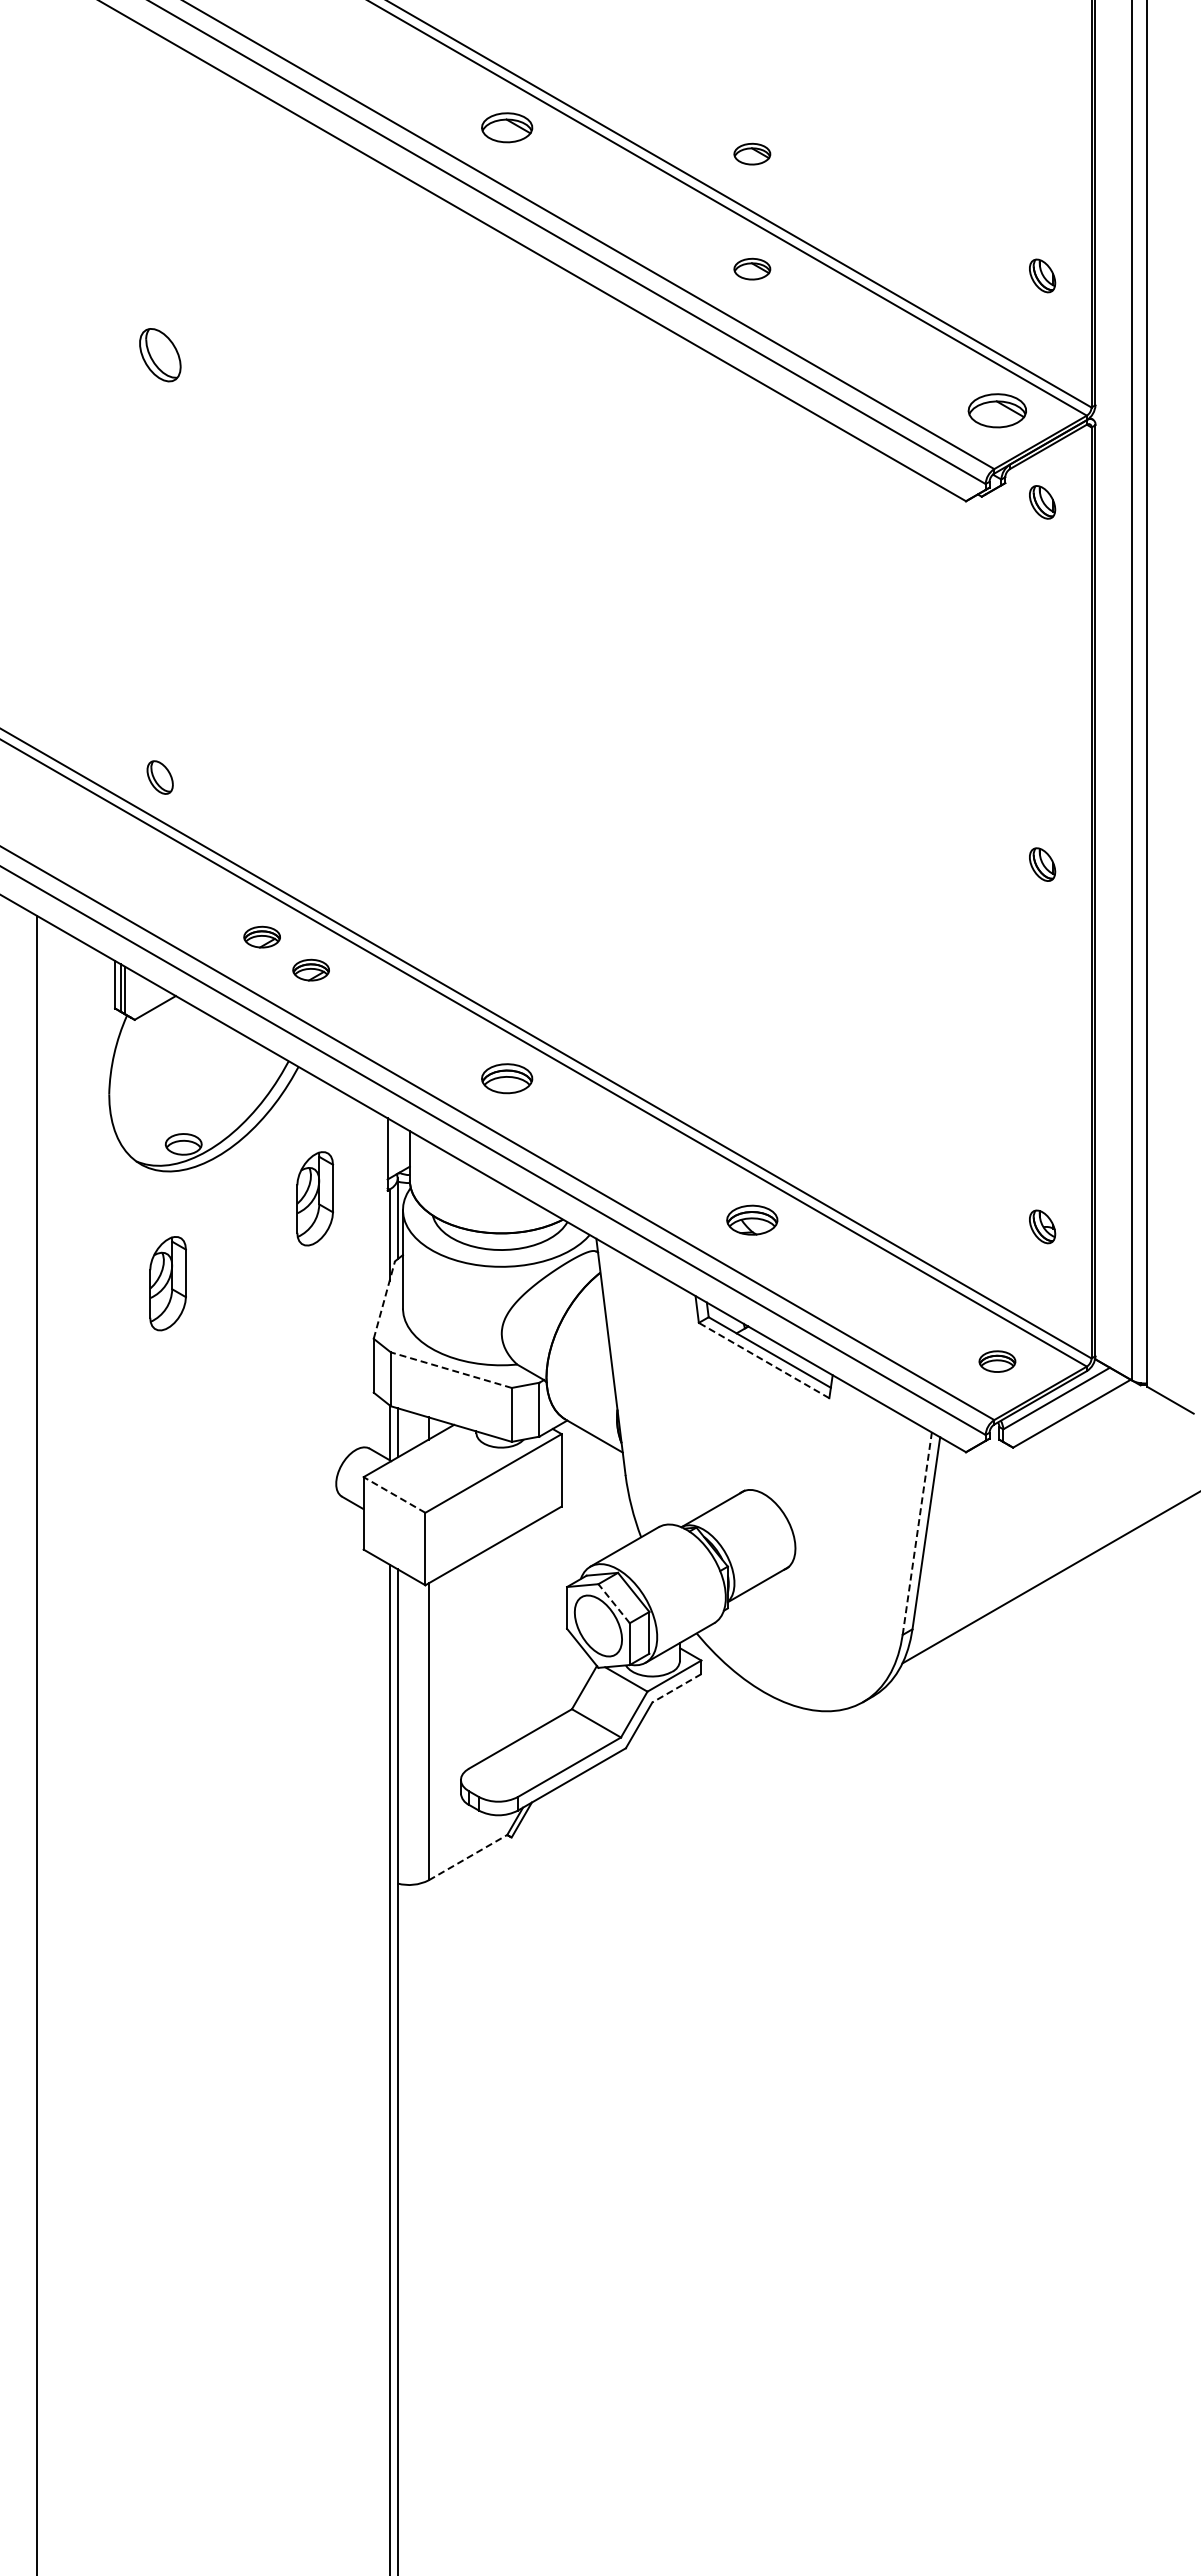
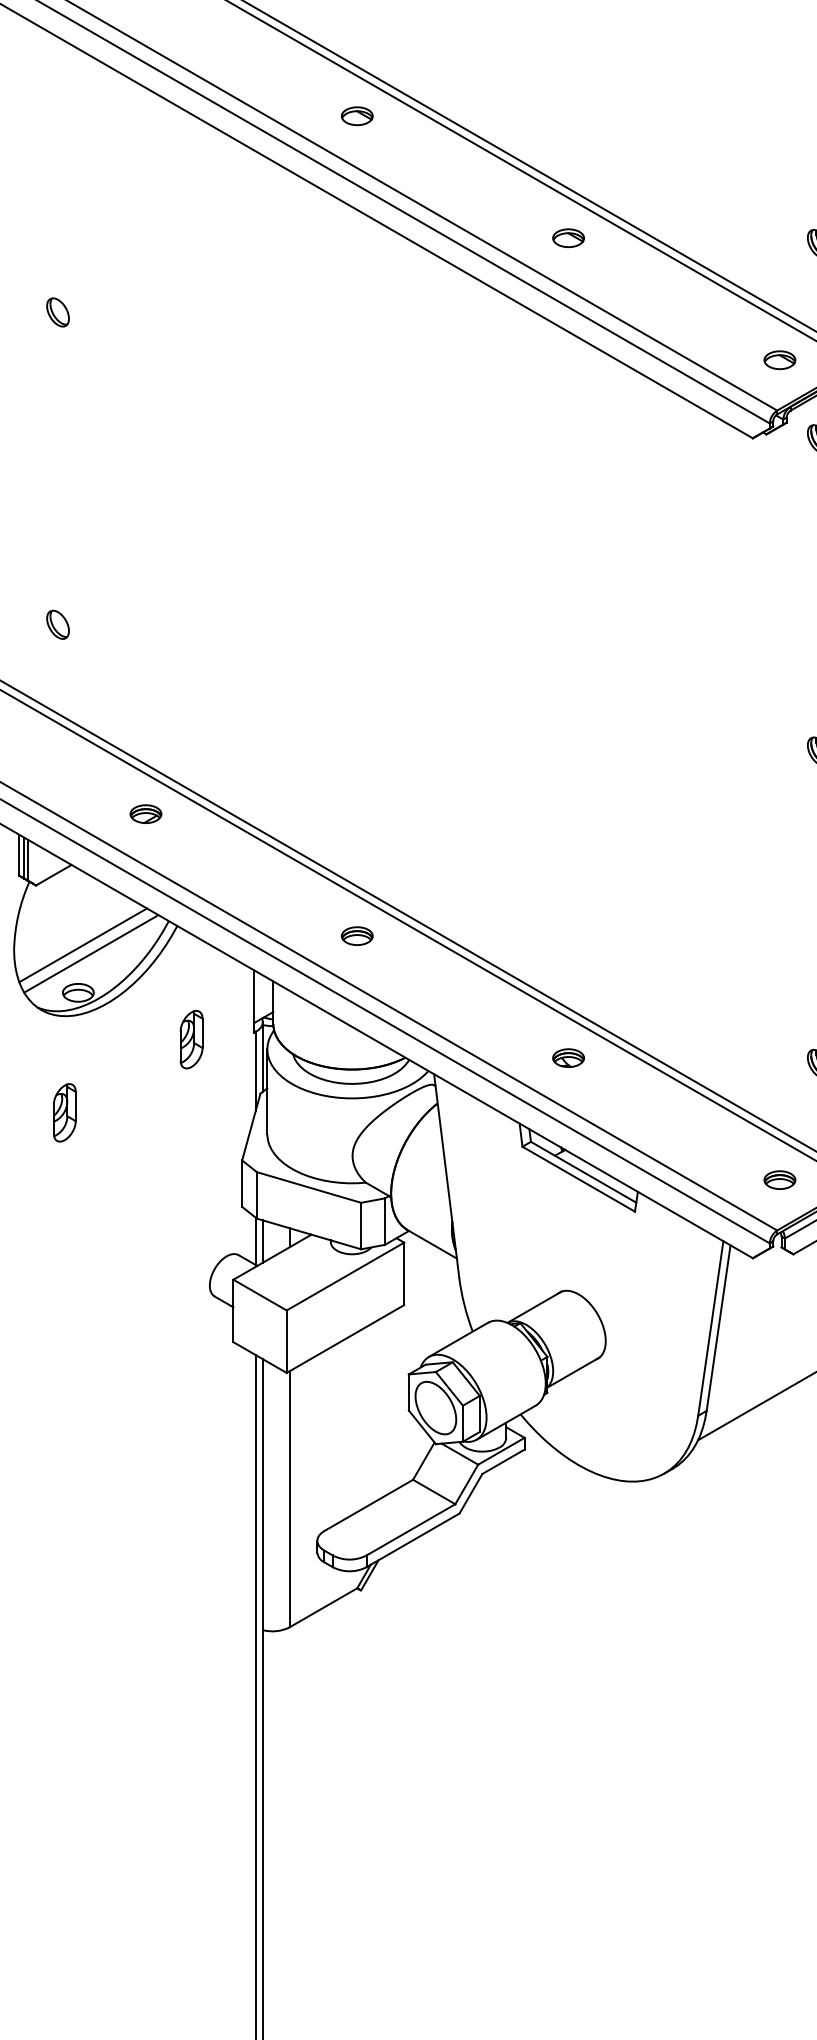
part: (507, 127) -> (357, 116), size x0.71
part: (752, 153) -> (568, 138), removed
part: (159, 355) -> (57, 312), size x0.62
part: (997, 410) -> (779, 360), size x0.62
part: (159, 777) -> (57, 624), moved
part: (310, 969) -> (187, 842), removed
part: (507, 1078) -> (357, 936), size x0.71
line: (189, 1089) -> (83, 945), added
line: (198, 1099) -> (91, 954), added
part: (314, 1198) -> (191, 1039), size x0.71
part: (752, 1219) -> (568, 1057), size x0.71
part: (167, 1283) -> (64, 1112), size x0.71
line: (384, 1299) -> (251, 1126), dashed -> solid
line: (763, 1360) -> (578, 1179), dashed -> solid
line: (450, 1370) -> (308, 1187), dashed -> solid
line: (394, 1494) -> (260, 1294), dashed -> solid
line: (917, 1533) -> (710, 1328), dashed -> solid
line: (613, 1603) -> (448, 1388), dashed -> solid
line: (676, 1688) -> (503, 1461), dashed -> solid
line: (468, 1857) -> (323, 1607), dashed -> solid

